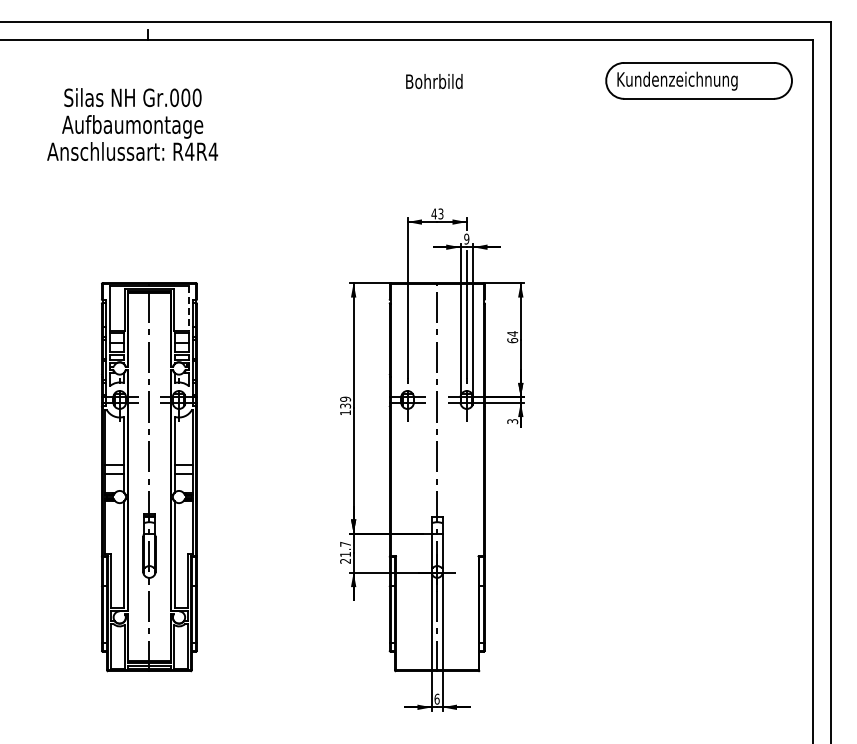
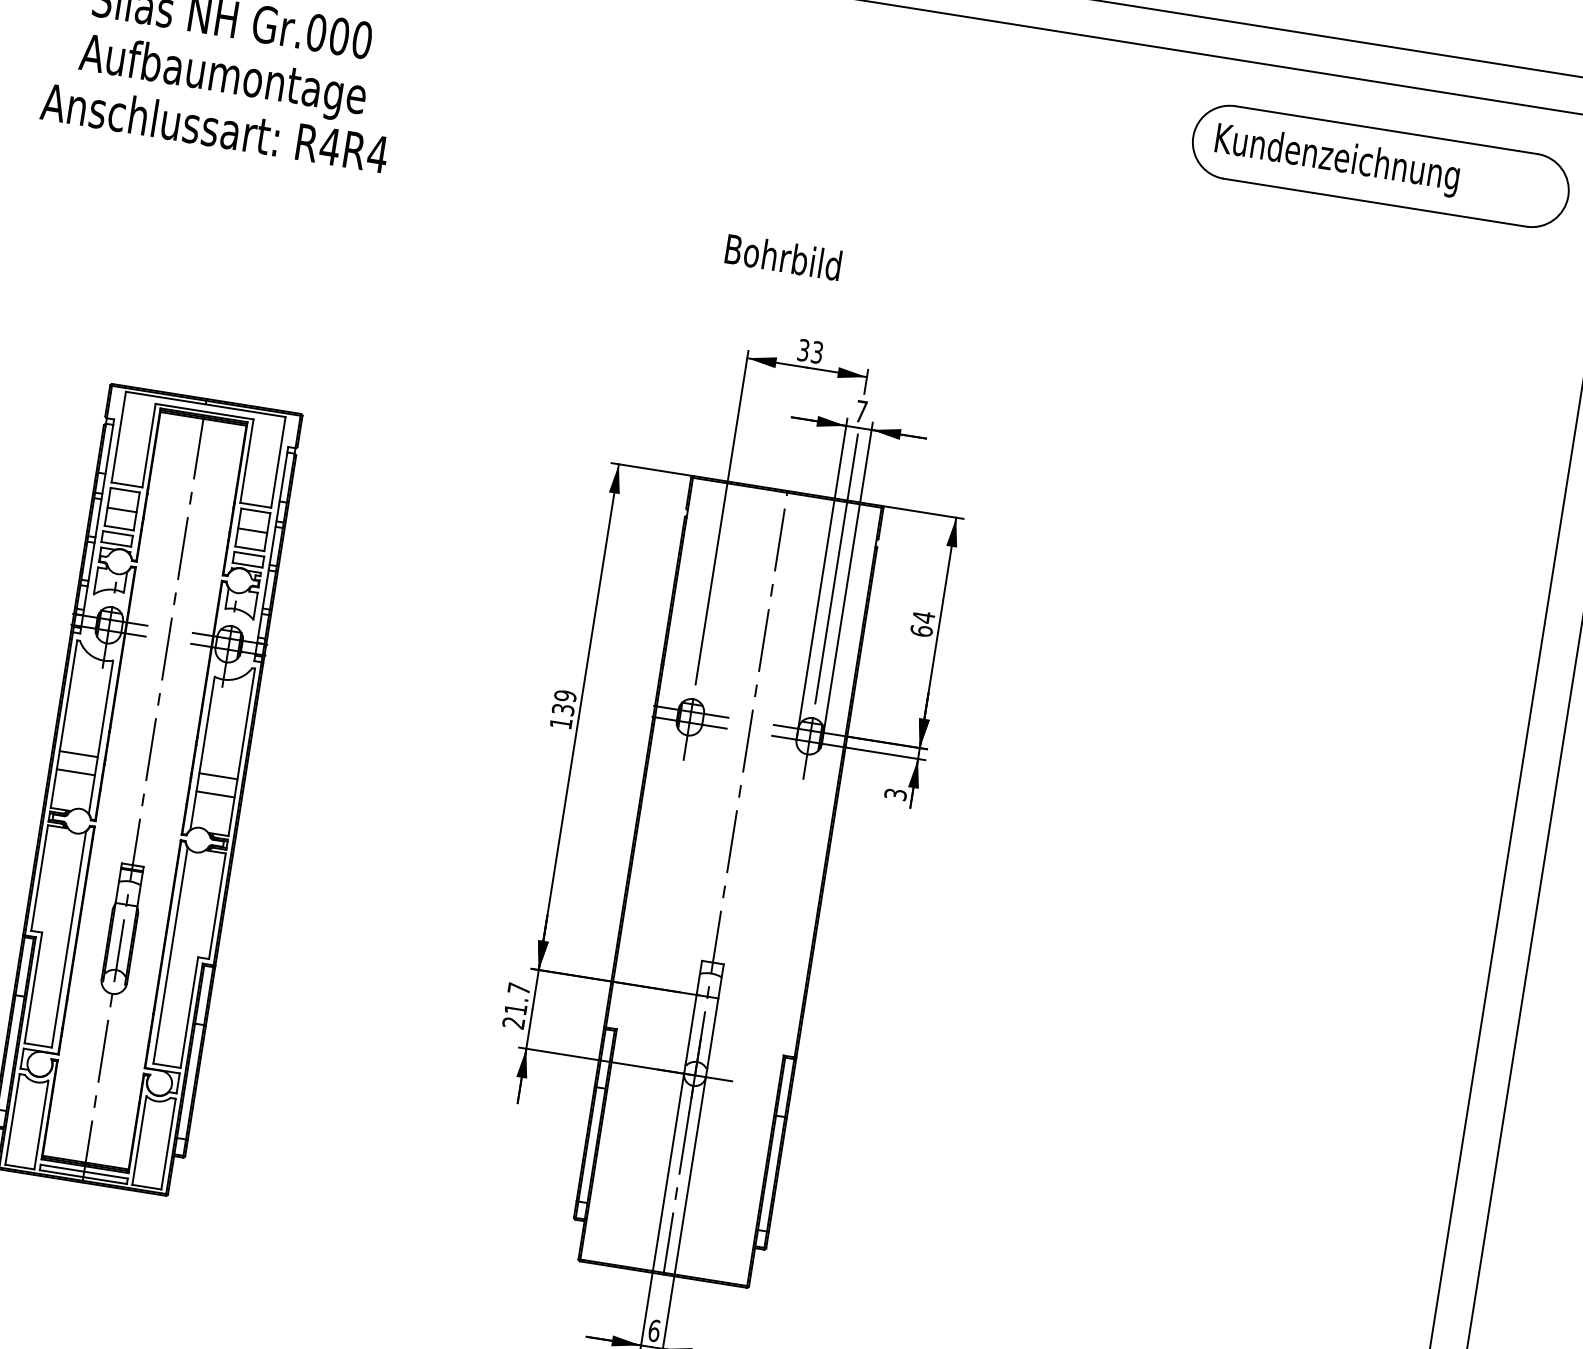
text: (434, 81) -> (783, 257), moved
text: (433, 213) -> (802, 349), 43 -> 33
text: (466, 238) -> (860, 410), 9 -> 7
line: (188, 308) -> (277, 462), dashed -> solid

